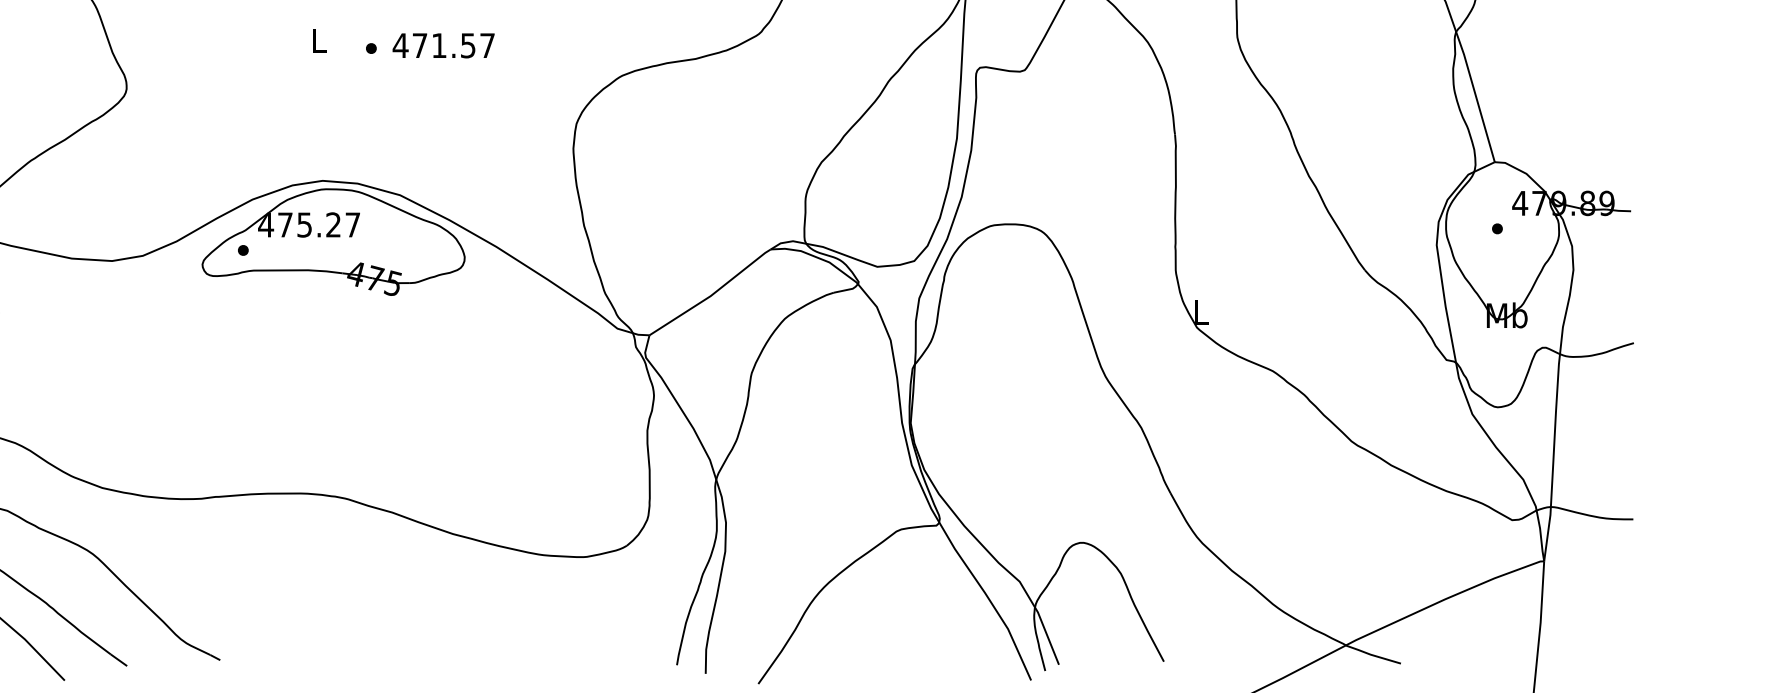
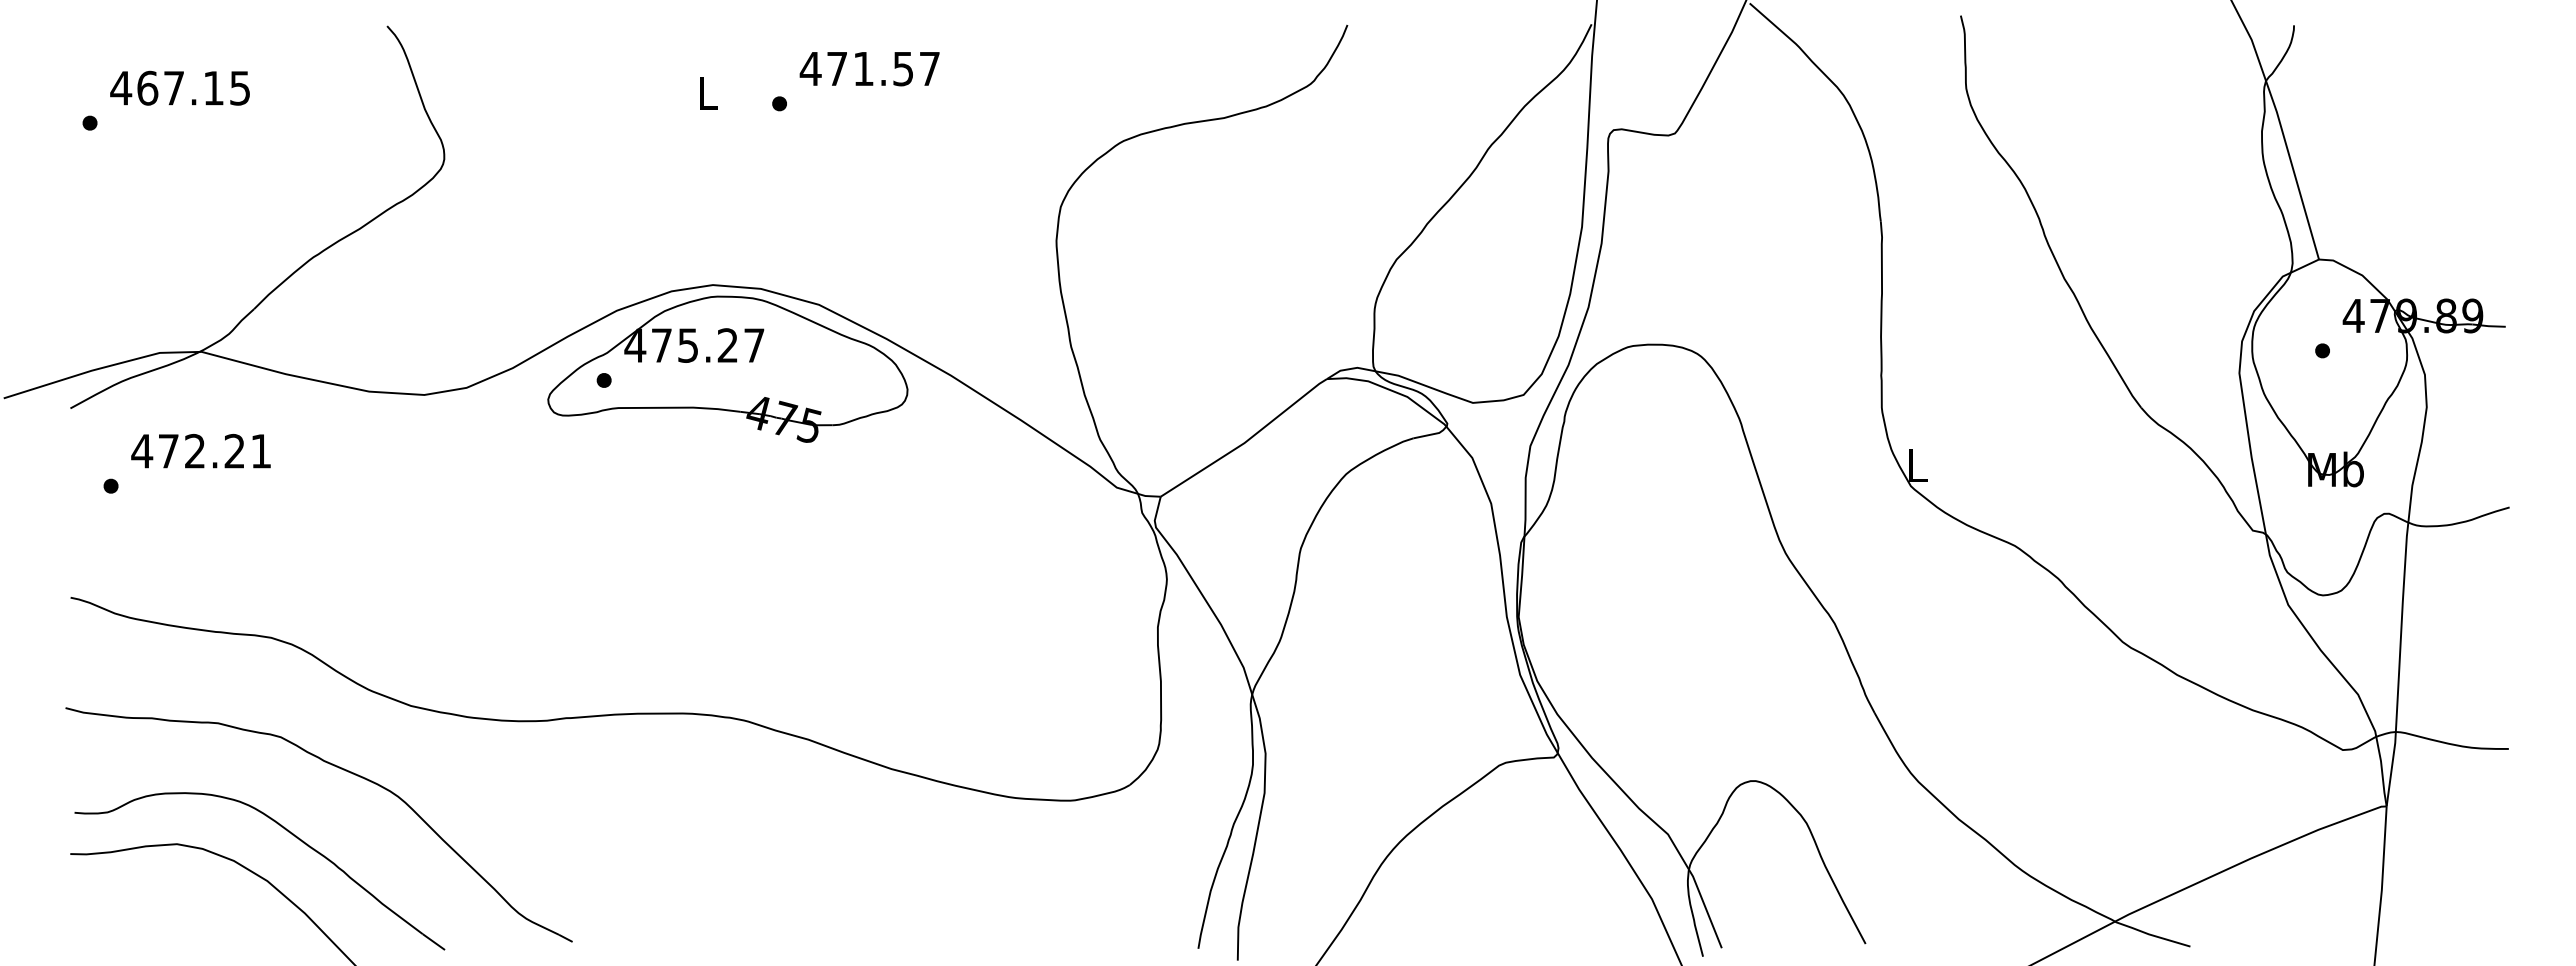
text: (443, 46) -> (869, 69), moved

